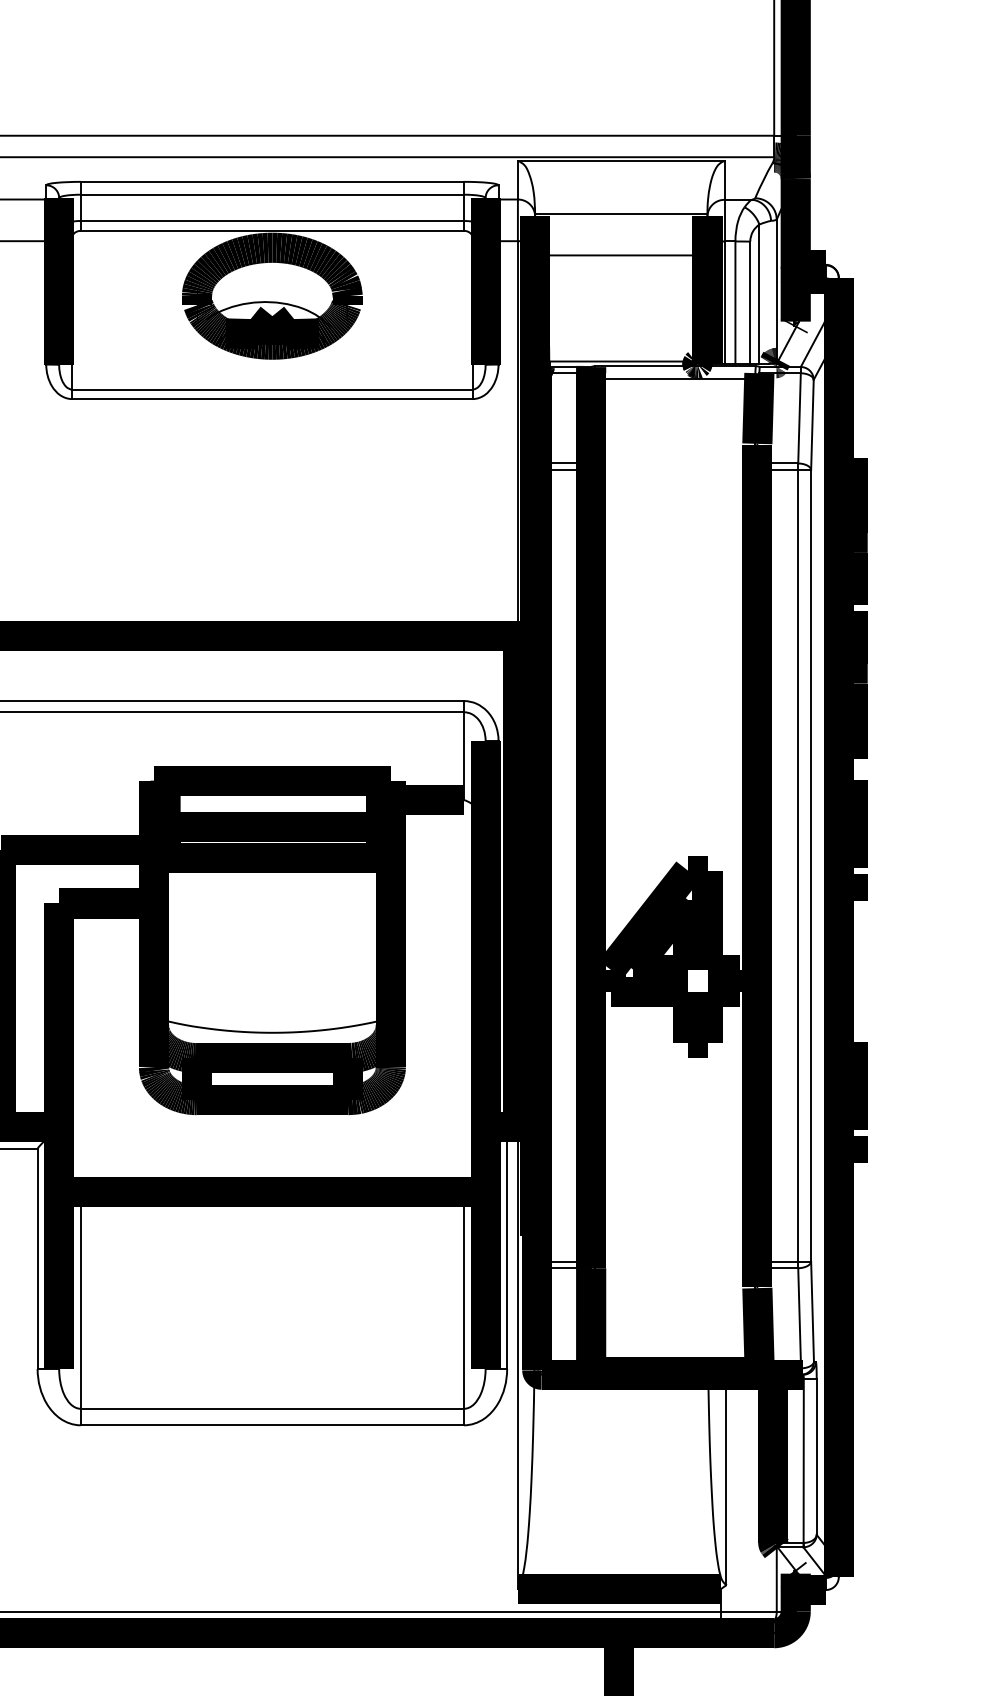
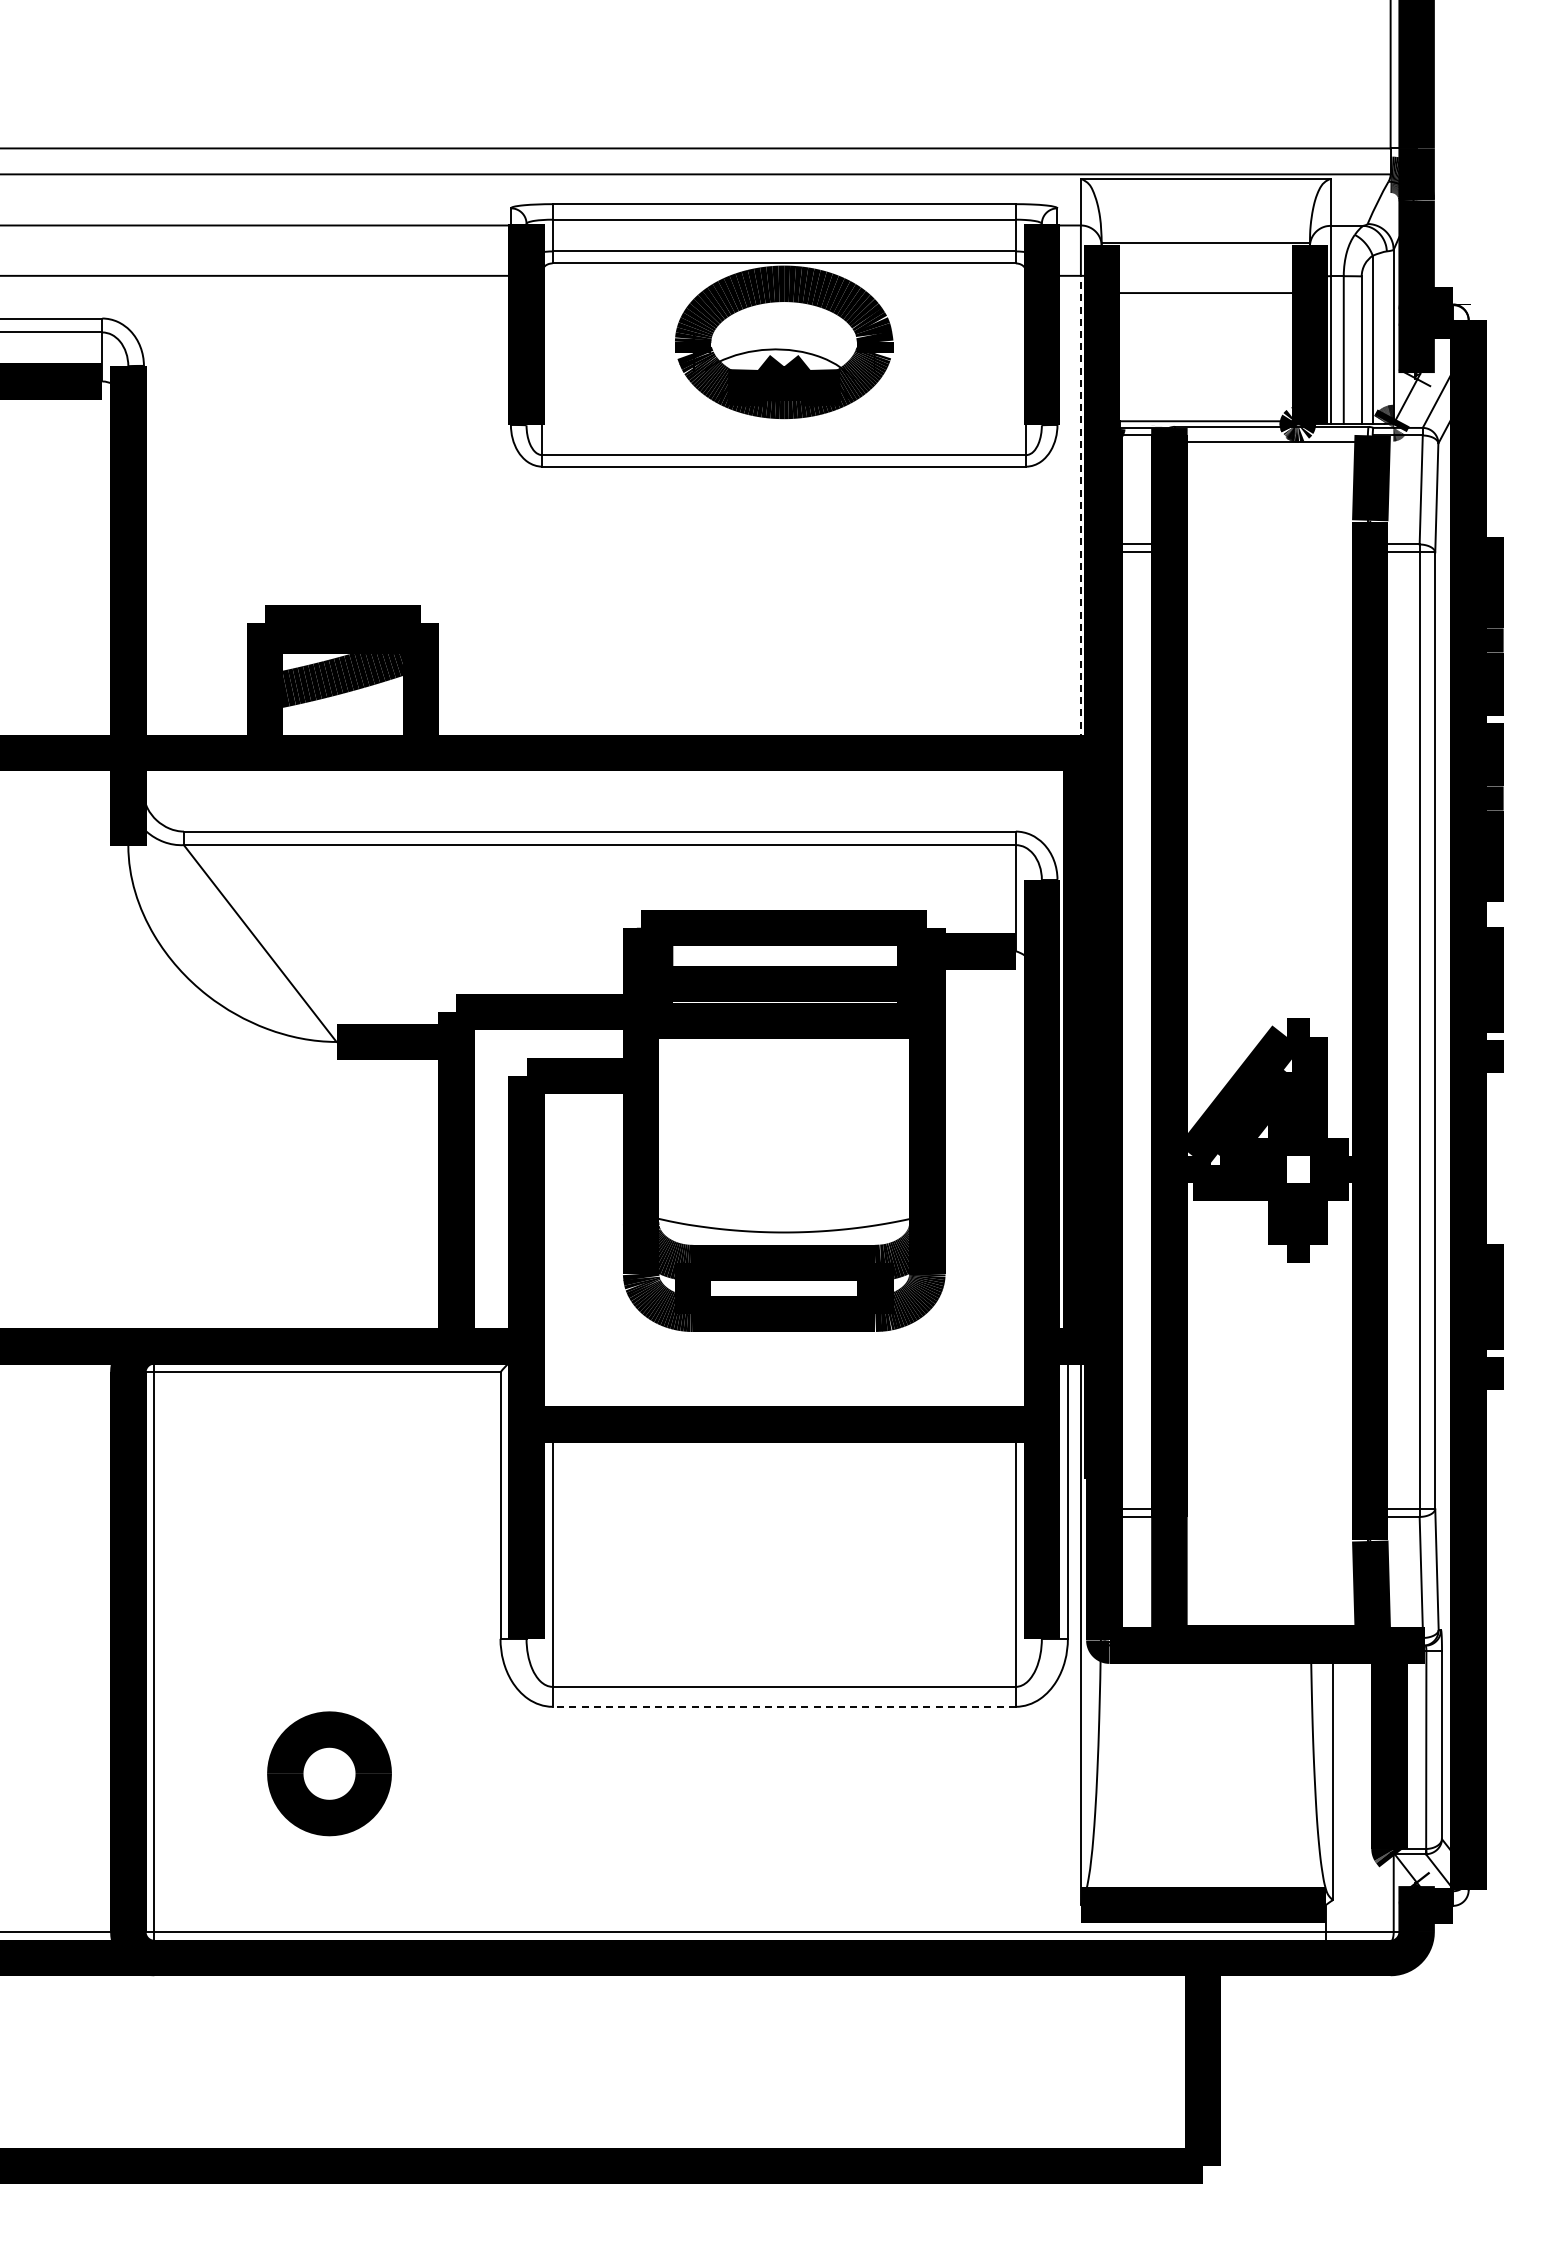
line: (517, 438) -> (1080, 514), solid -> dashed
line: (272, 1425) -> (784, 1706), solid -> dashed

